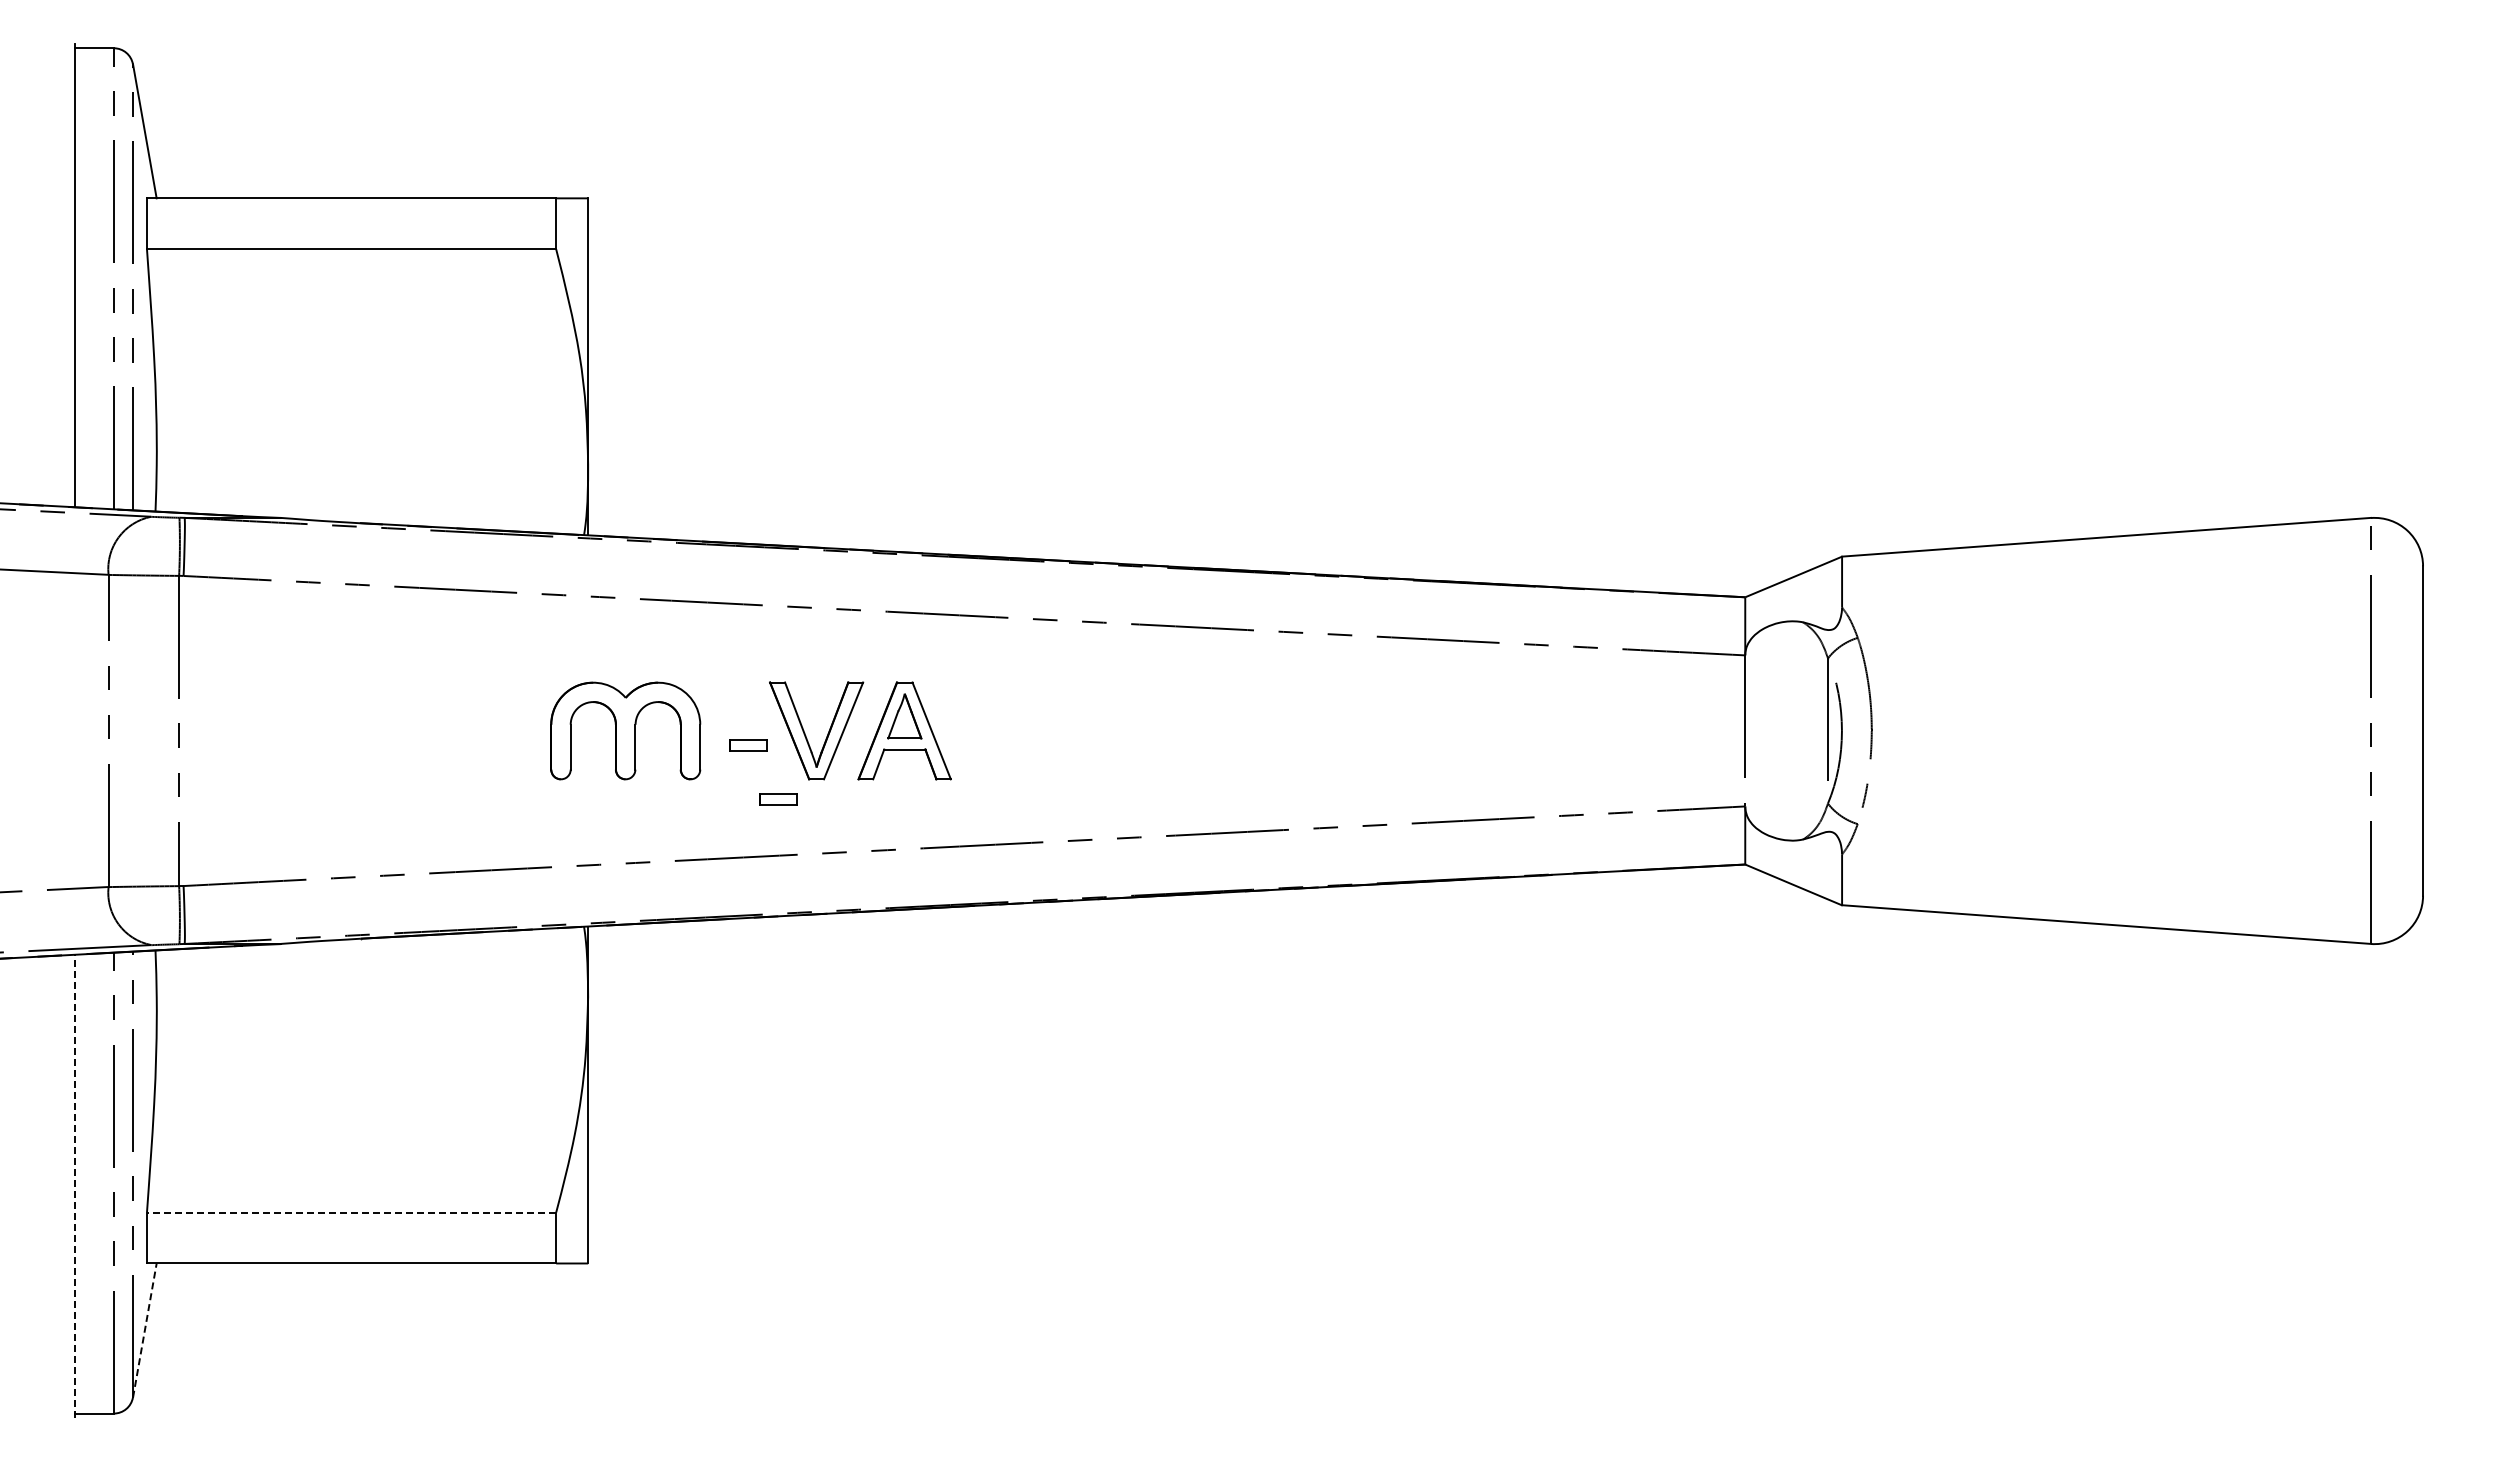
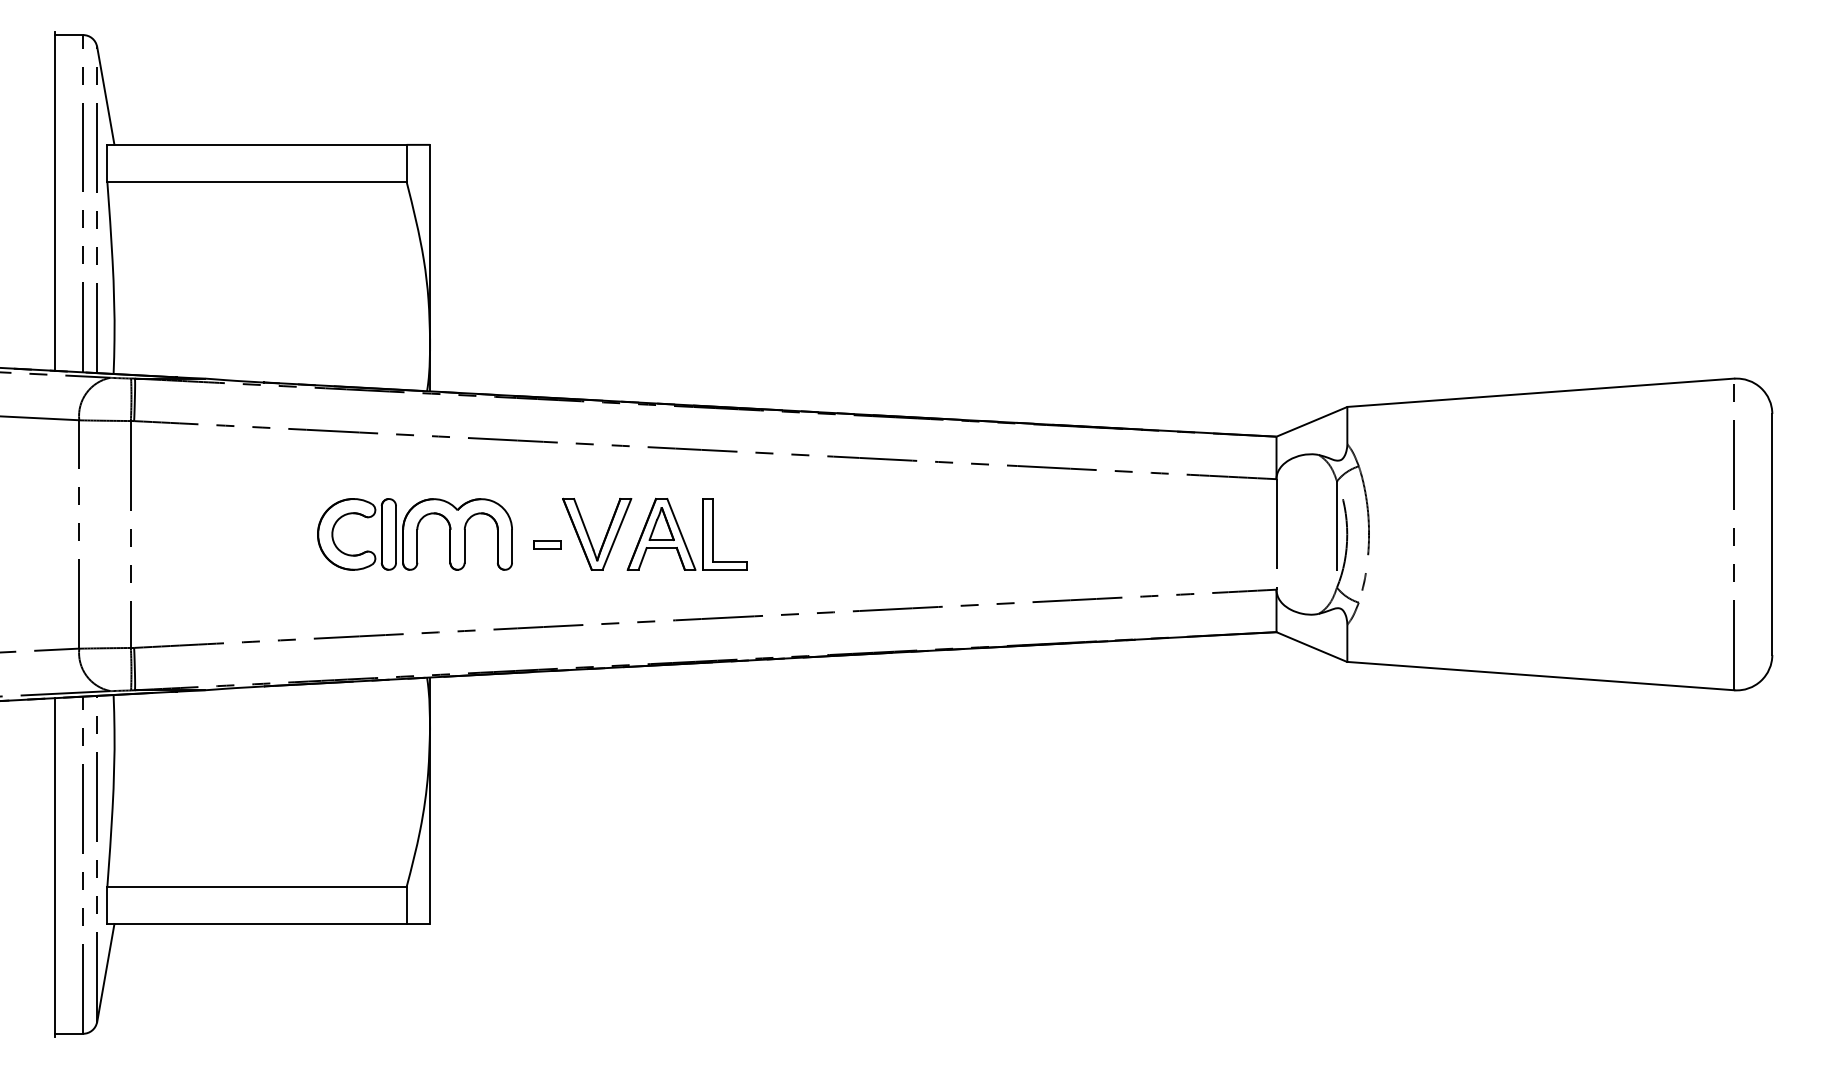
part: (498, 707) -> (364, 517), added
part: (975, 730) -> (713, 534), added
part: (778, 799) -> (569, 584), removed
line: (74, 1186) -> (54, 867), dashed -> solid
line: (351, 1212) -> (256, 886), dashed -> solid
line: (144, 1330) -> (105, 973), dashed -> solid

